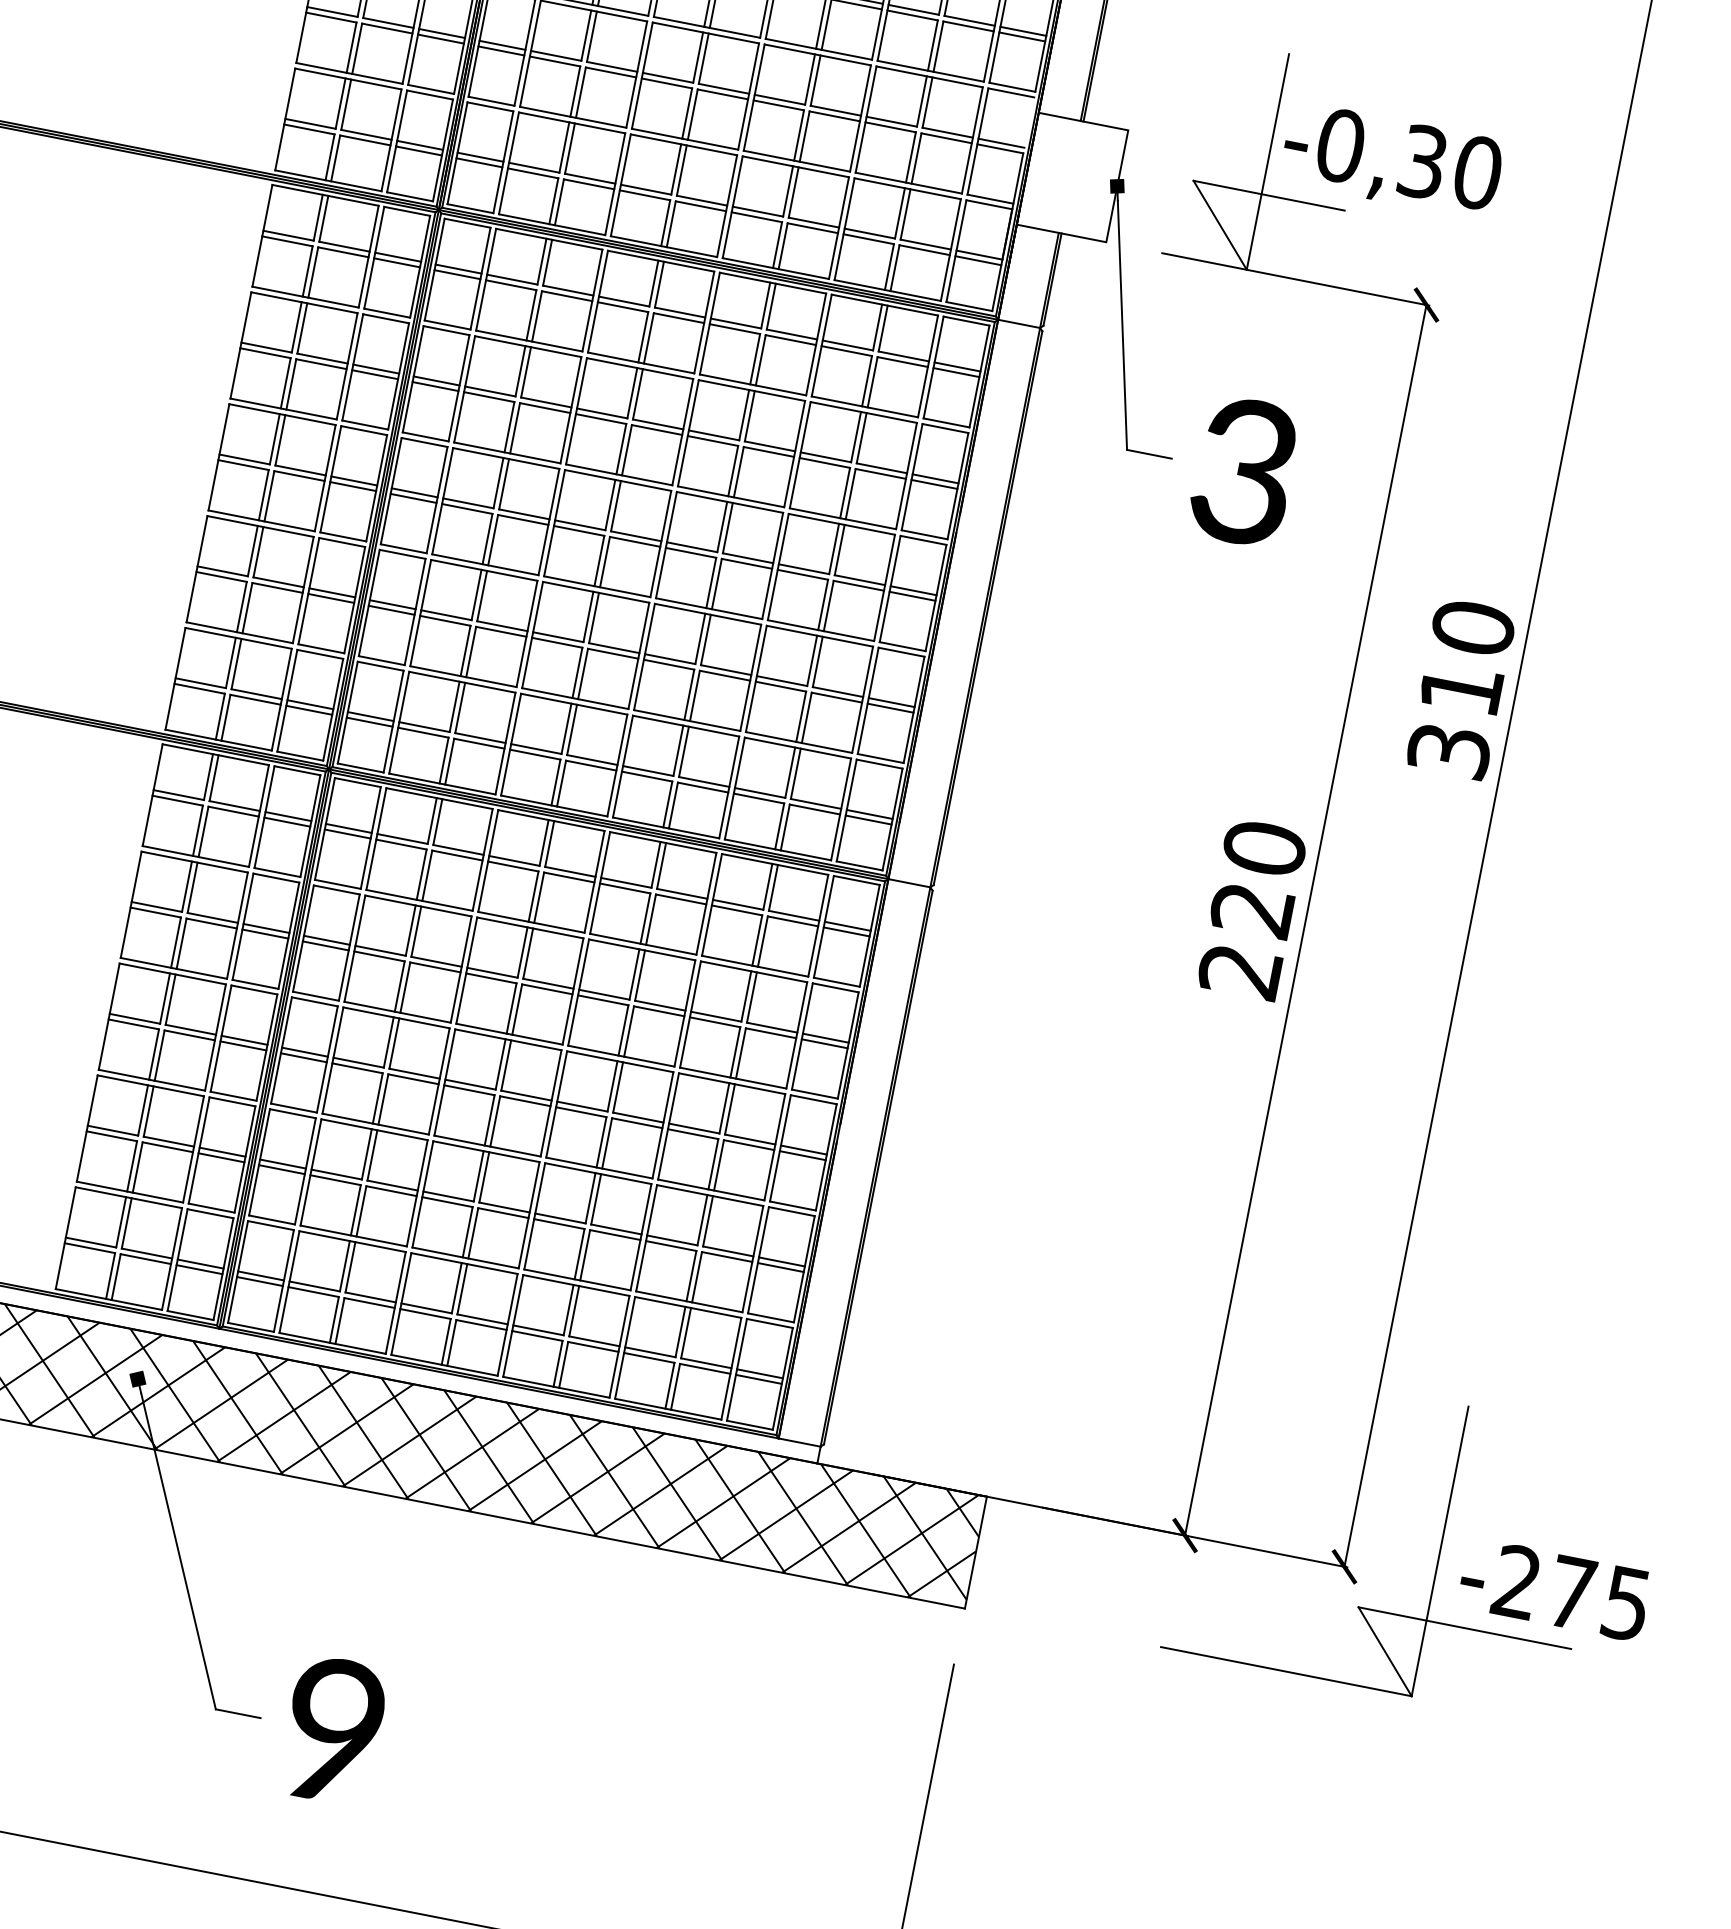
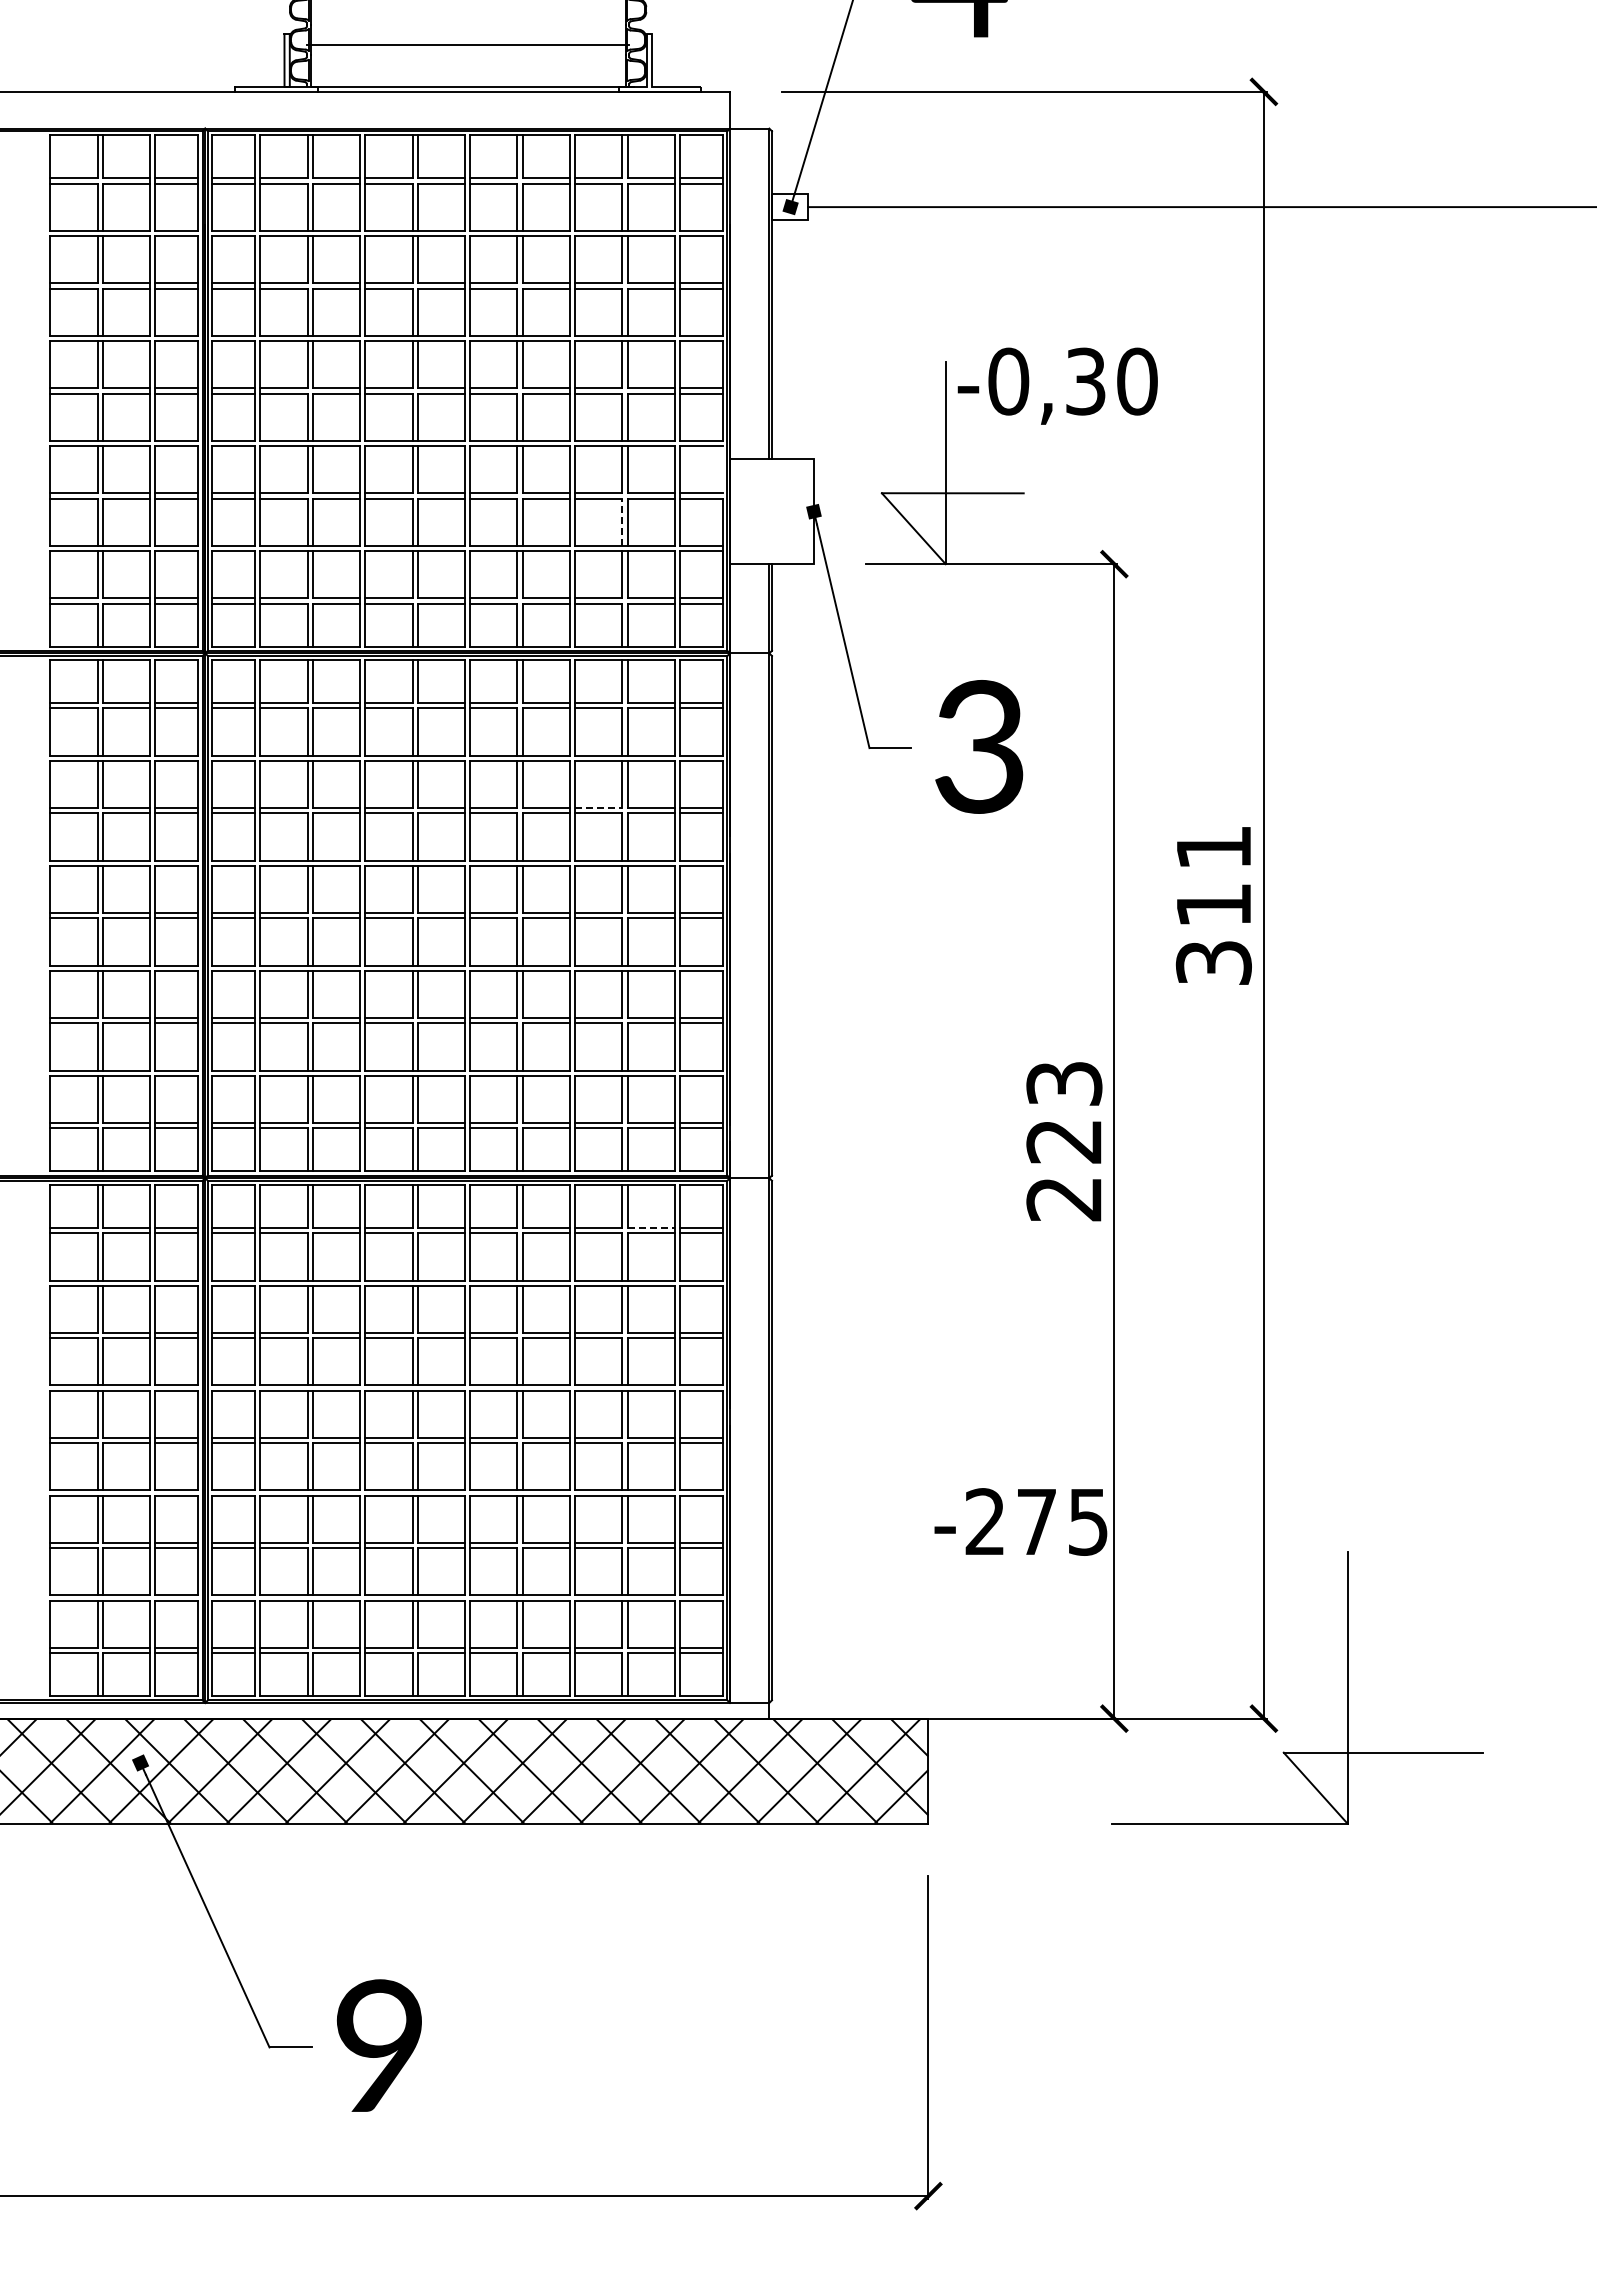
line: (910, 157) -> (622, 522), solid -> dashed
text: (1391, 160) -> (1057, 385), moved
line: (825, 457) -> (598, 808), solid -> dashed
text: (1472, 627) -> (1213, 847), 310 -> 311
text: (1264, 848) -> (1064, 1083), 220 -> 223
line: (794, 916) -> (651, 1228), solid -> dashed
text: (1554, 1589) -> (1020, 1521), moved

